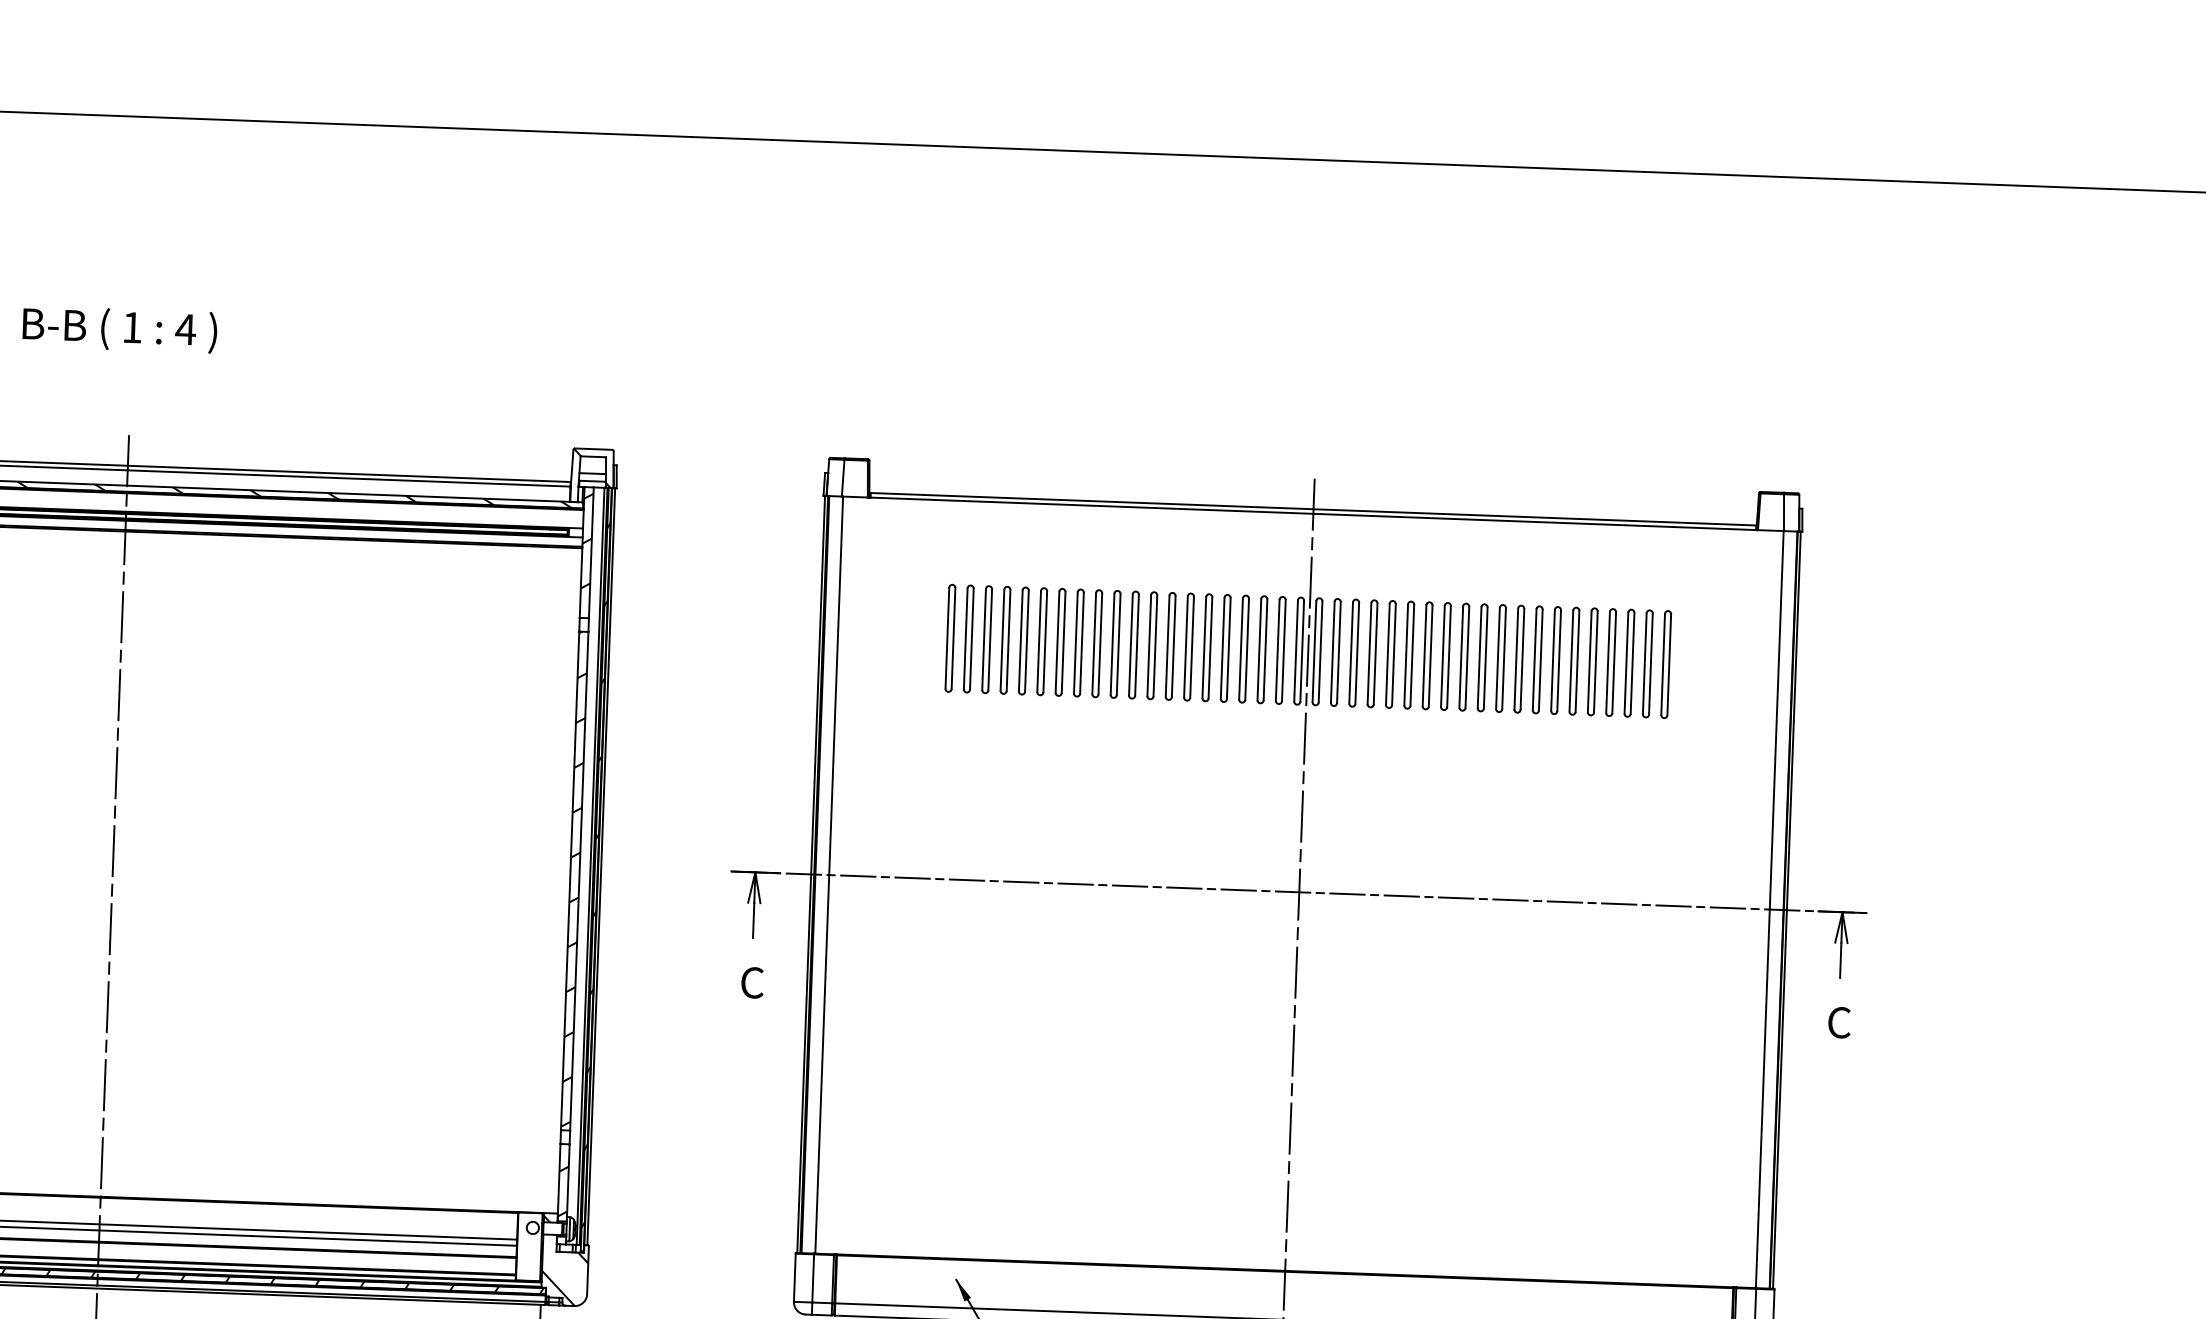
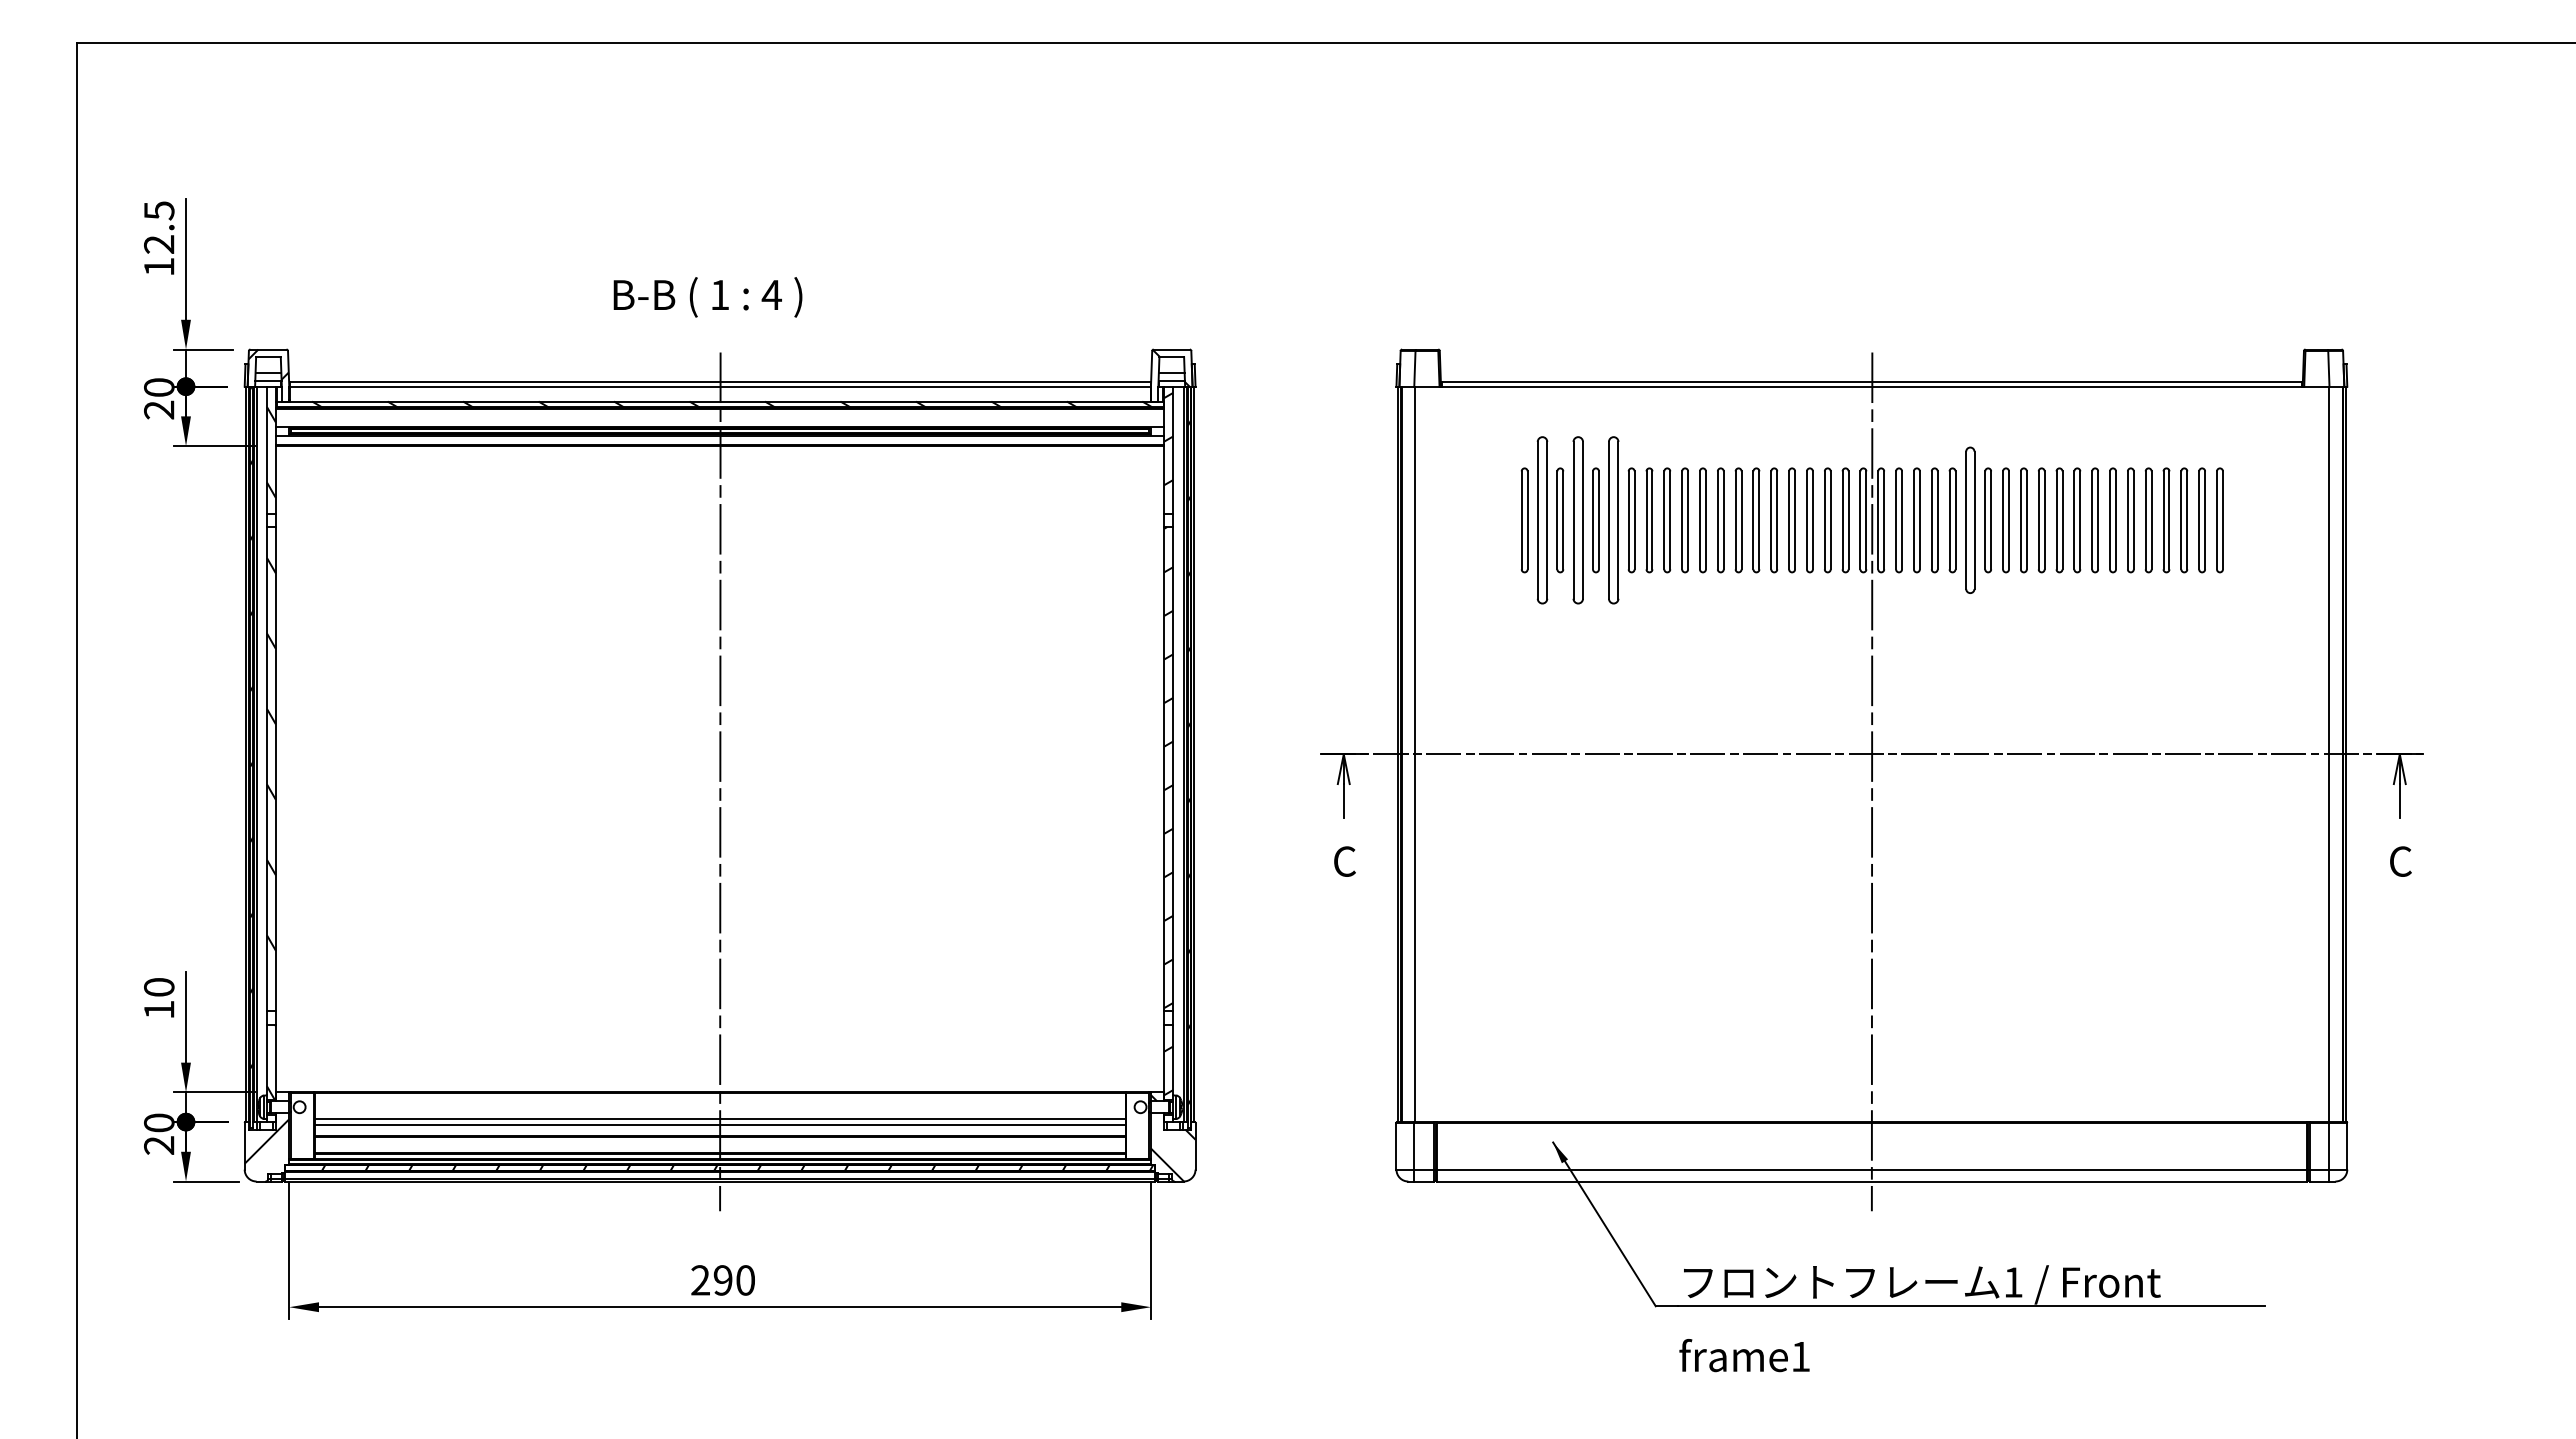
text: (119, 329) -> (707, 297), moved
part: (968, 639) -> (1542, 520), size x1.6
part: (1004, 640) -> (1577, 520), size x1.6
part: (1041, 641) -> (1613, 520), size x1.6
part: (1409, 655) -> (1970, 520), size x1.4

